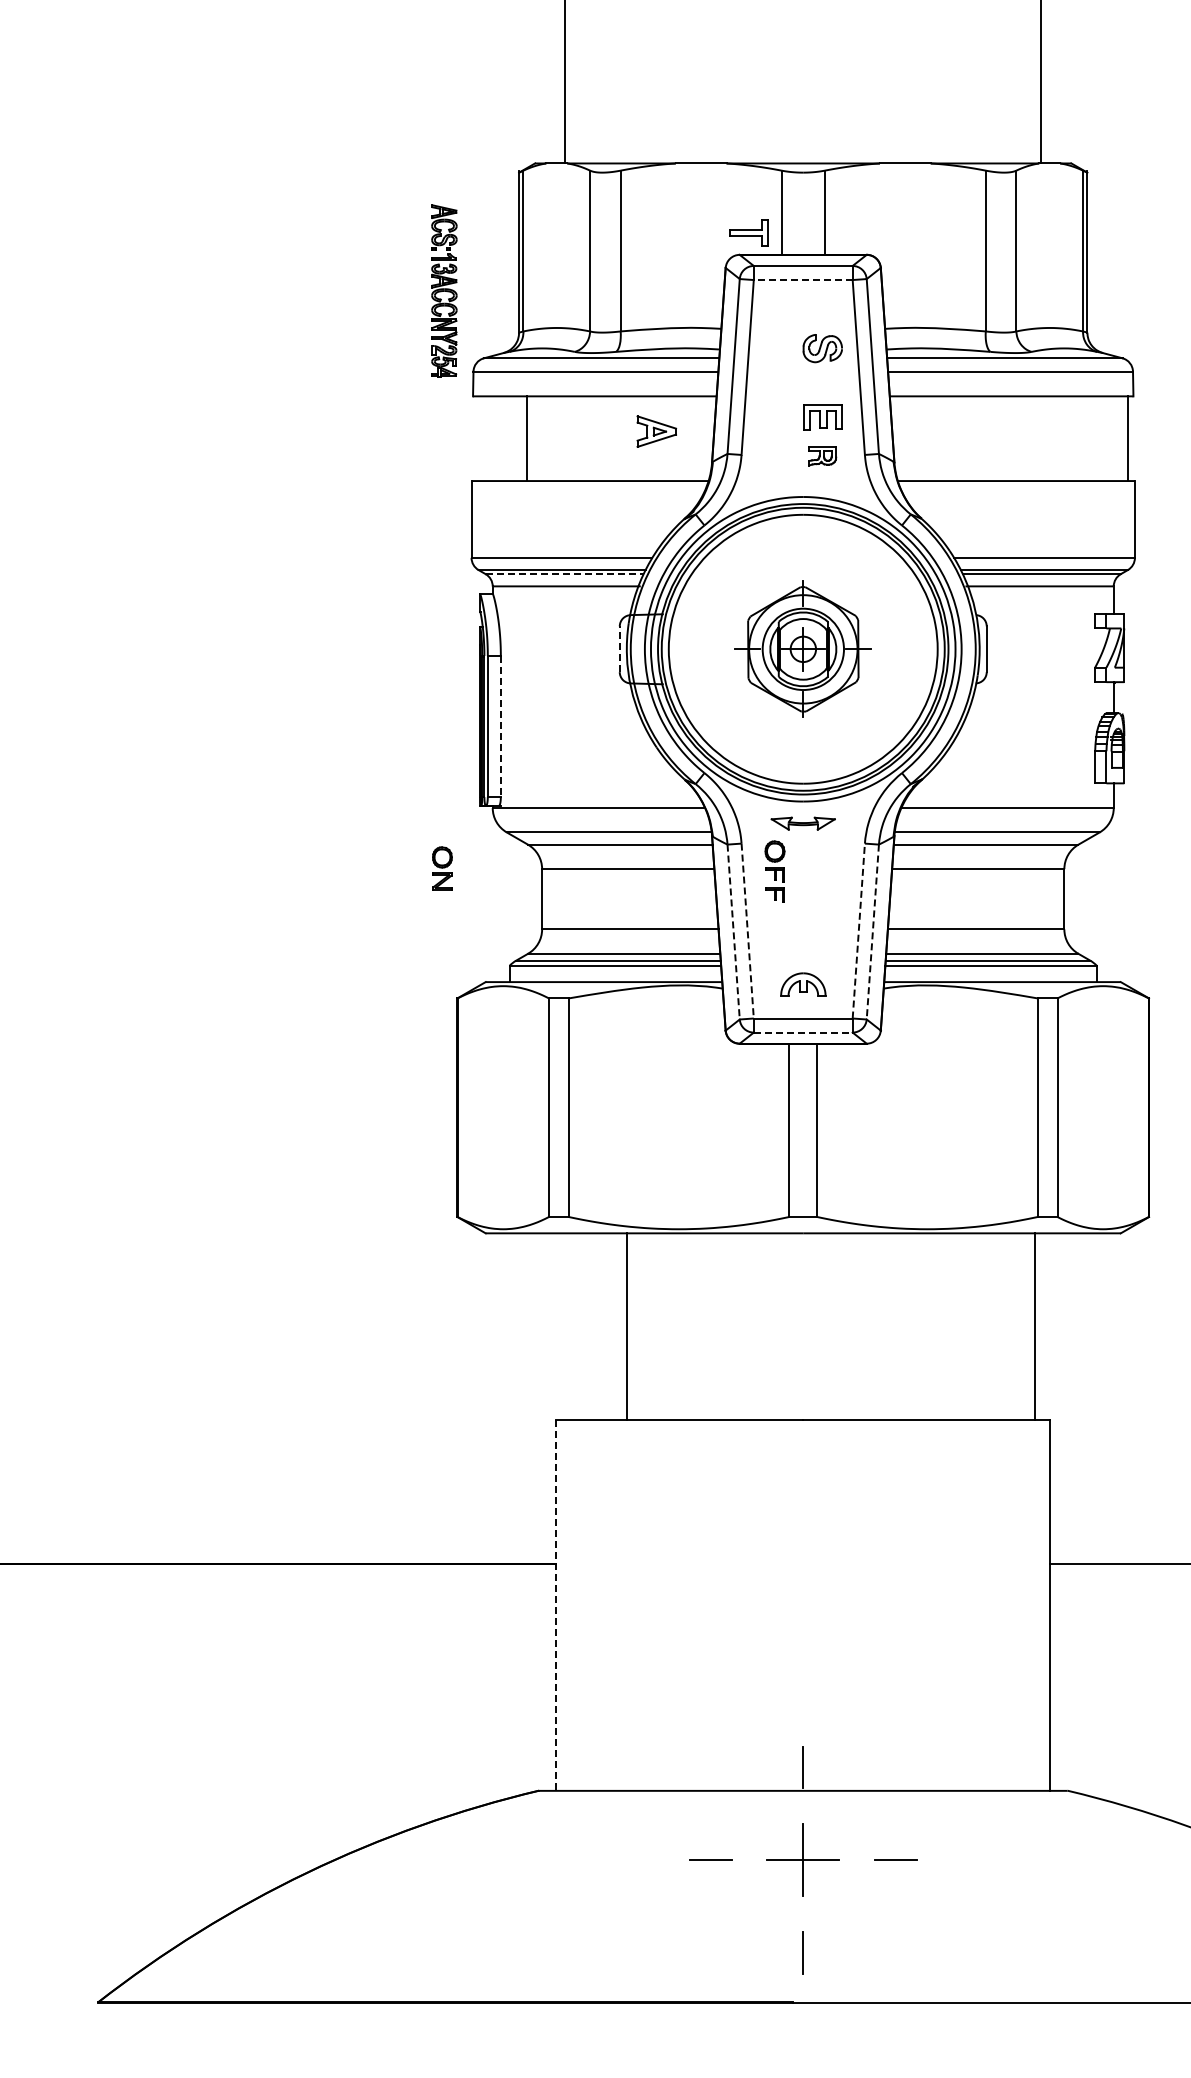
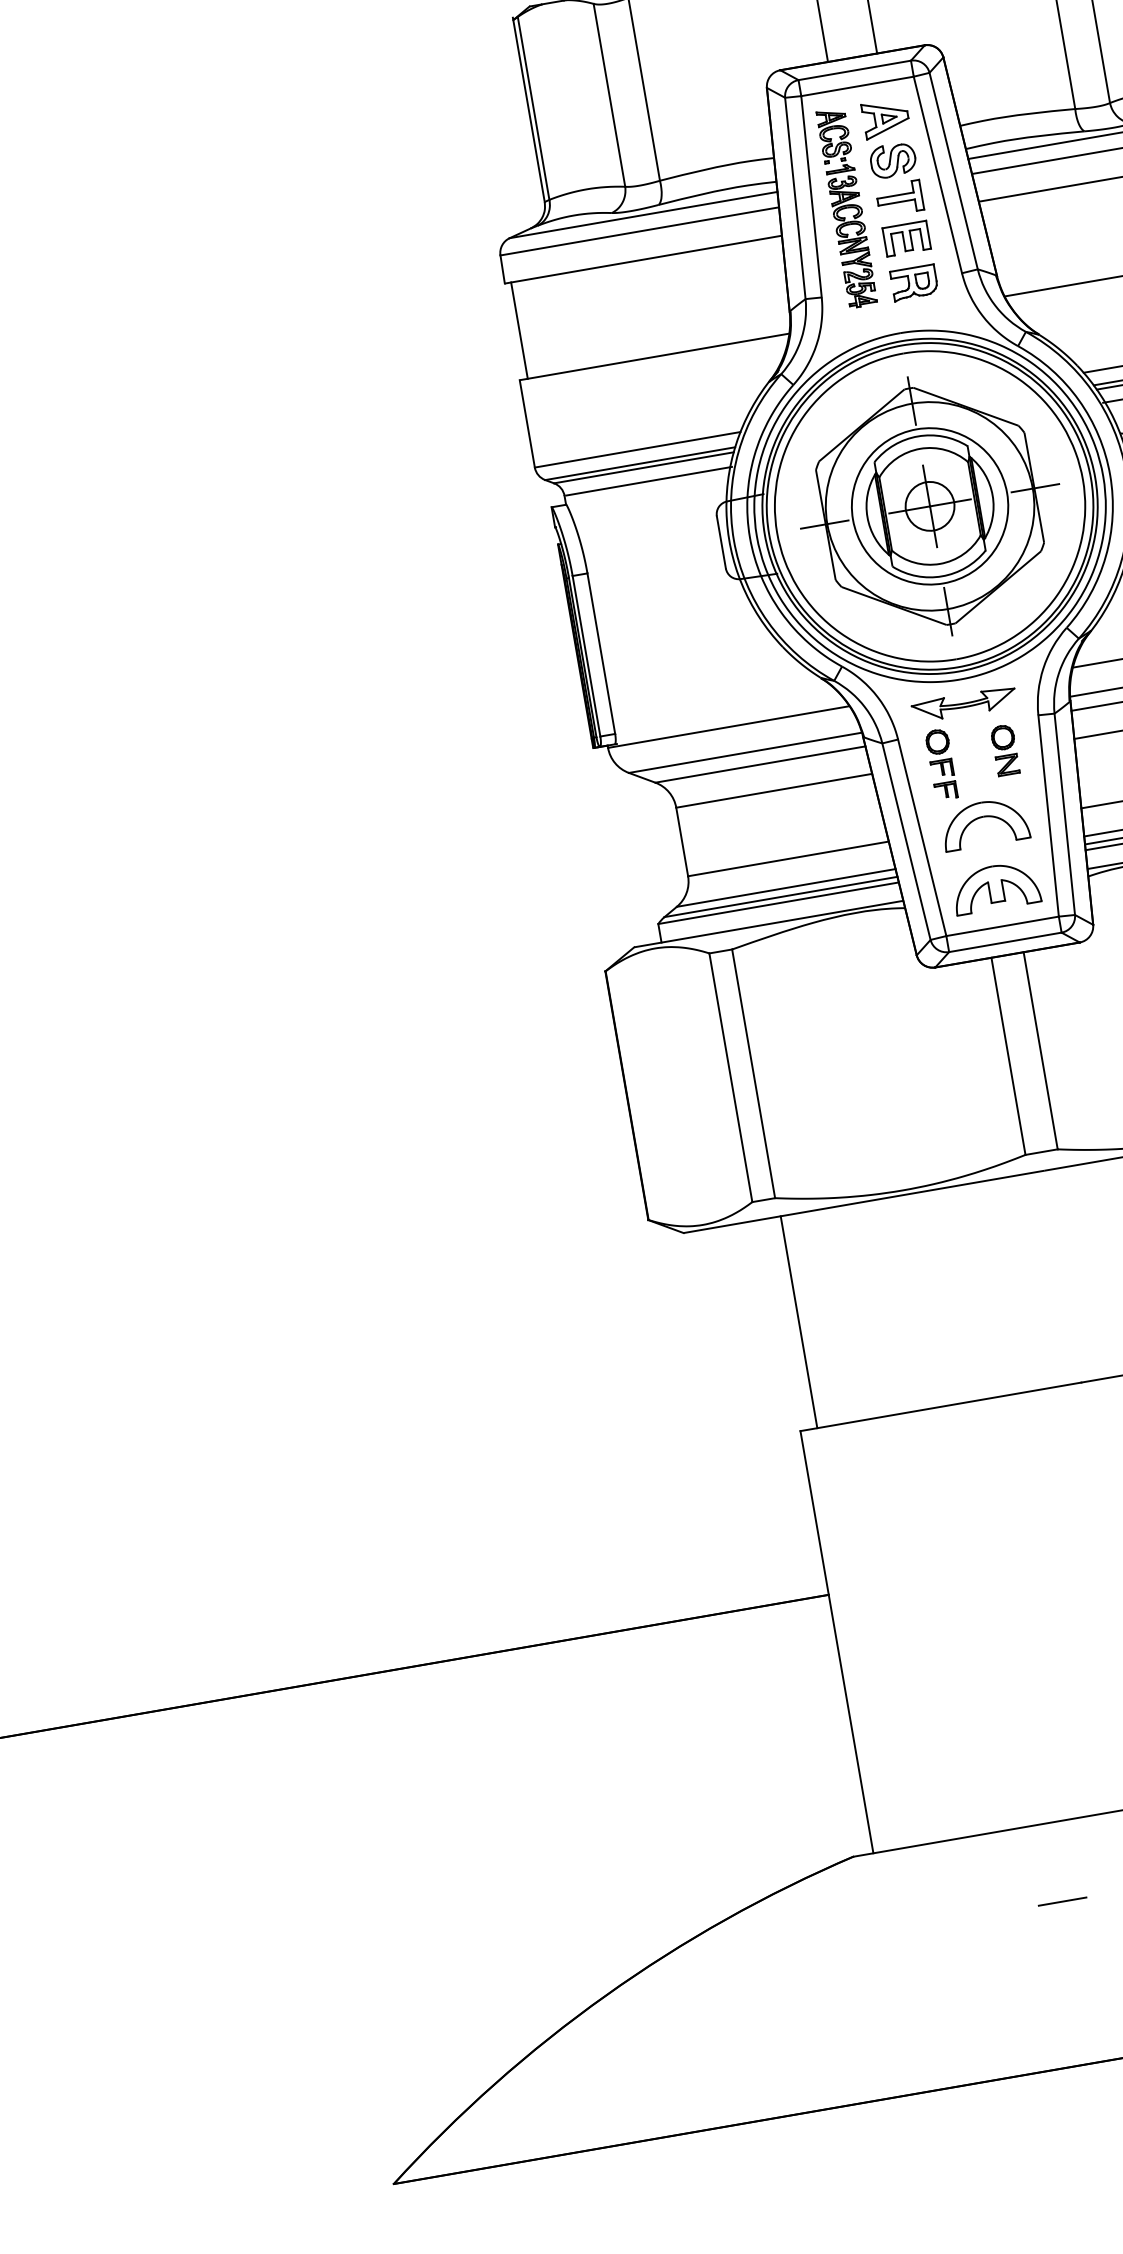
part: (748, 232) -> (899, 198), moved
line: (802, 280) -> (856, 87), dashed -> solid
part: (444, 290) -> (847, 207), moved
part: (656, 431) -> (885, 118), moved
line: (526, 438) -> (519, 330), moved
part: (822, 456) -> (914, 283), size x1.43
line: (564, 574) -> (643, 468), dashed -> solid
line: (619, 649) -> (721, 542), dashed -> solid
part: (803, 649) -> (930, 506), size x1.67
line: (500, 726) -> (600, 653), dashed -> solid
part: (803, 823) -> (964, 704), size x1.43
part: (442, 868) -> (1005, 750), moved
part: (803, 927) -> (985, 822), added
line: (747, 931) -> (922, 838), dashed -> solid
line: (858, 931) -> (1048, 816), dashed -> solid
line: (733, 932) -> (906, 842), dashed -> solid
line: (872, 932) -> (1064, 814), dashed -> solid
part: (803, 984) -> (996, 887), size x1.67
line: (803, 1032) -> (1005, 942), dashed -> solid
line: (627, 1326) -> (799, 1322), moved
line: (556, 1605) -> (837, 1642), dashed -> solid

